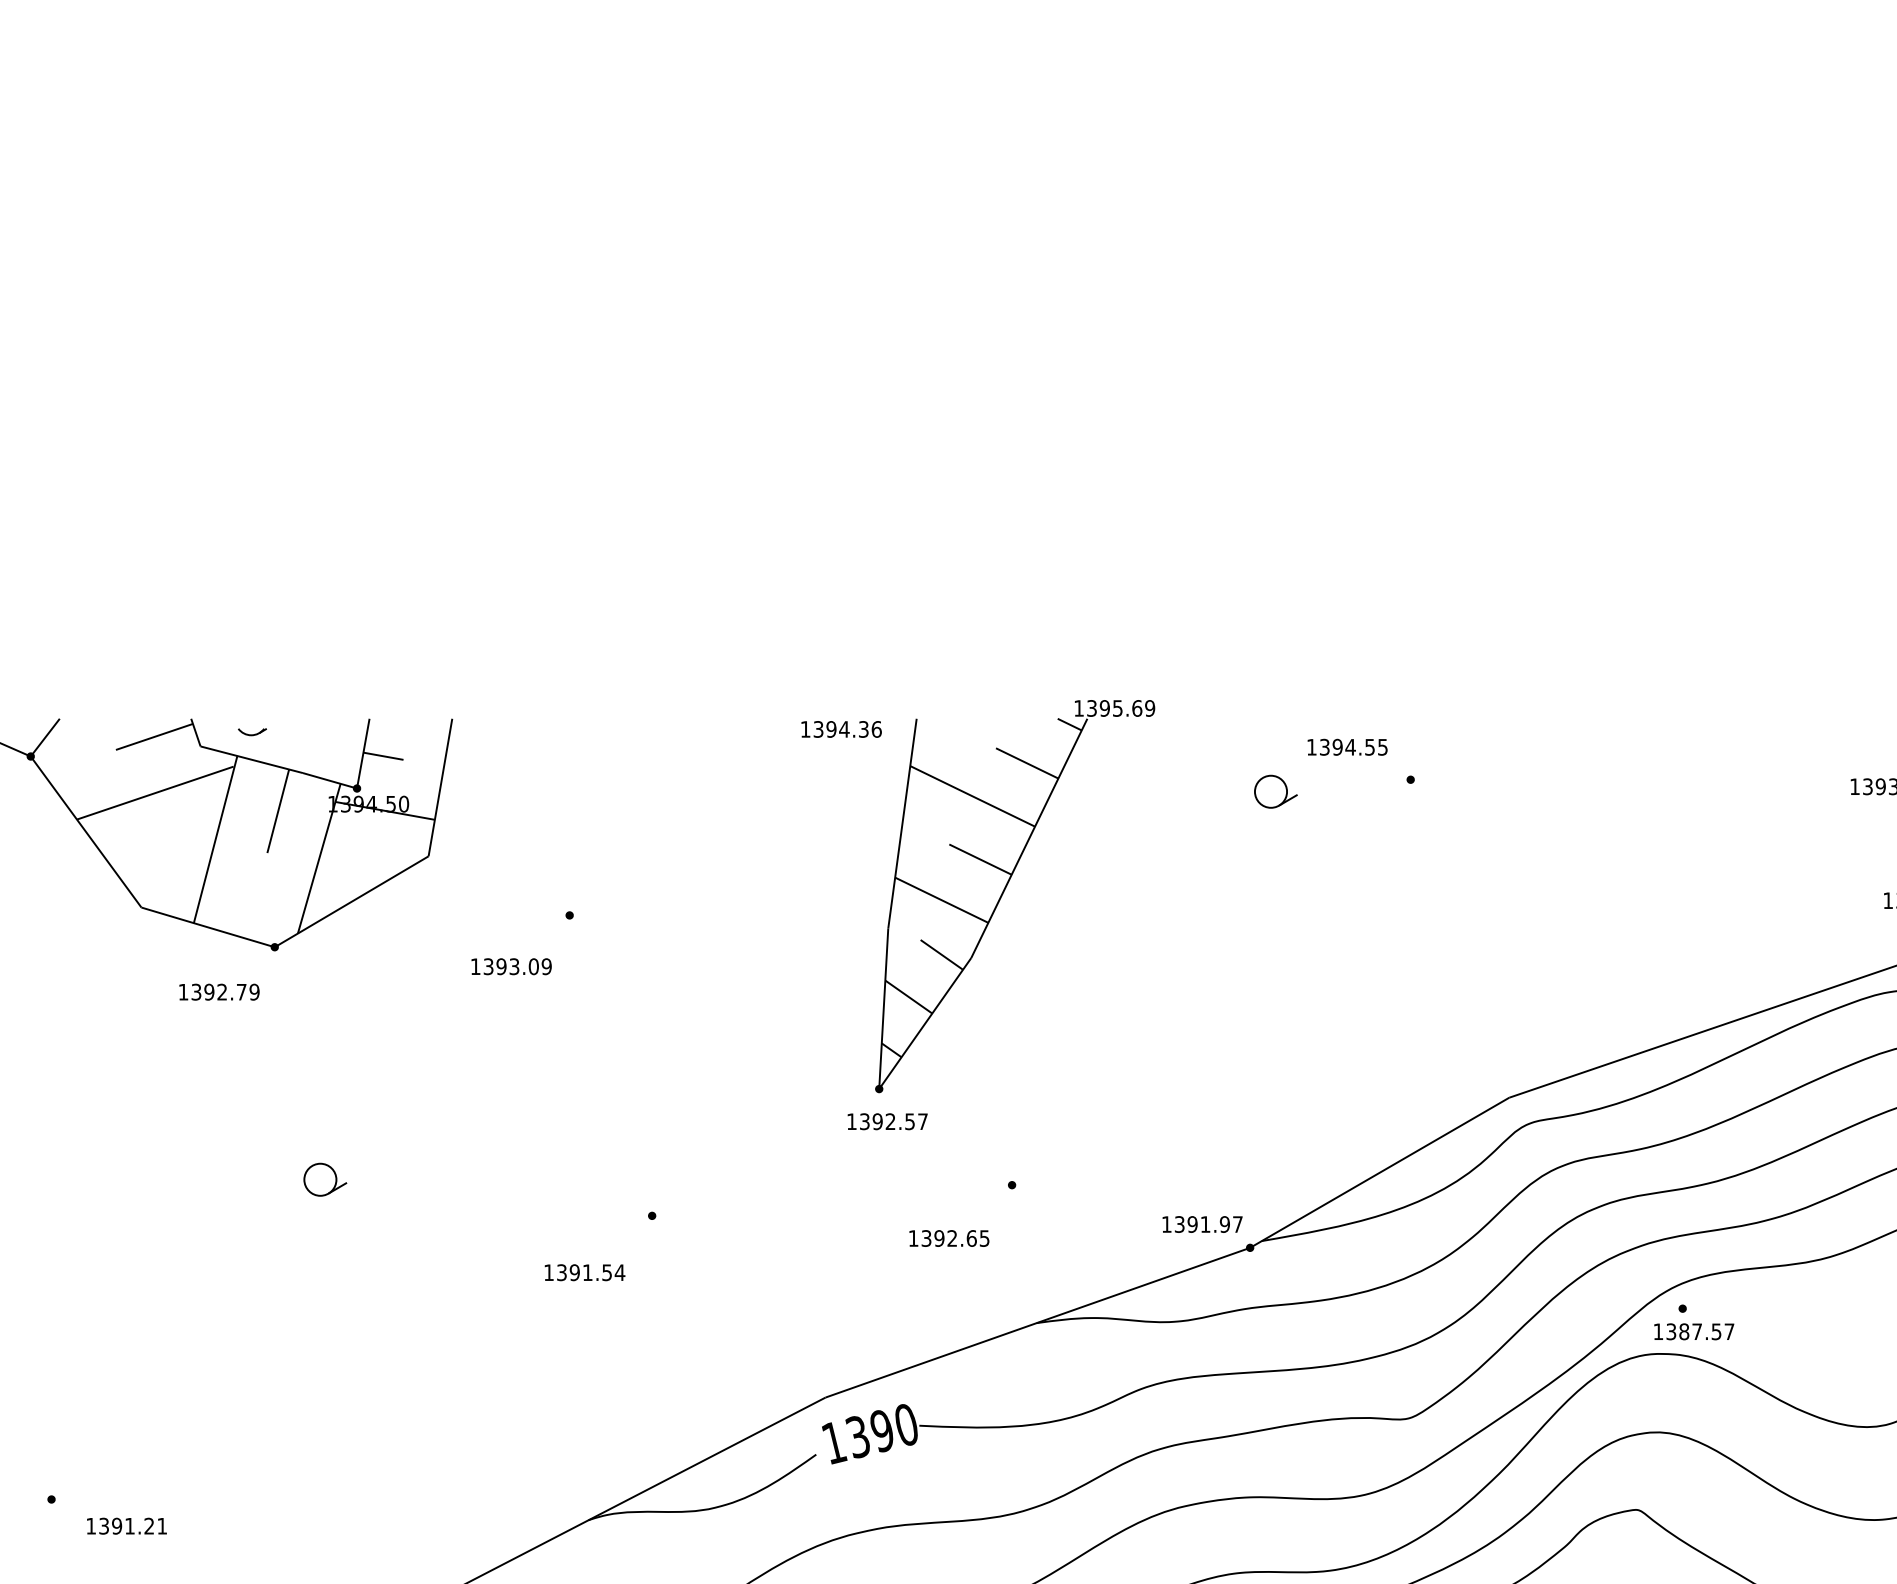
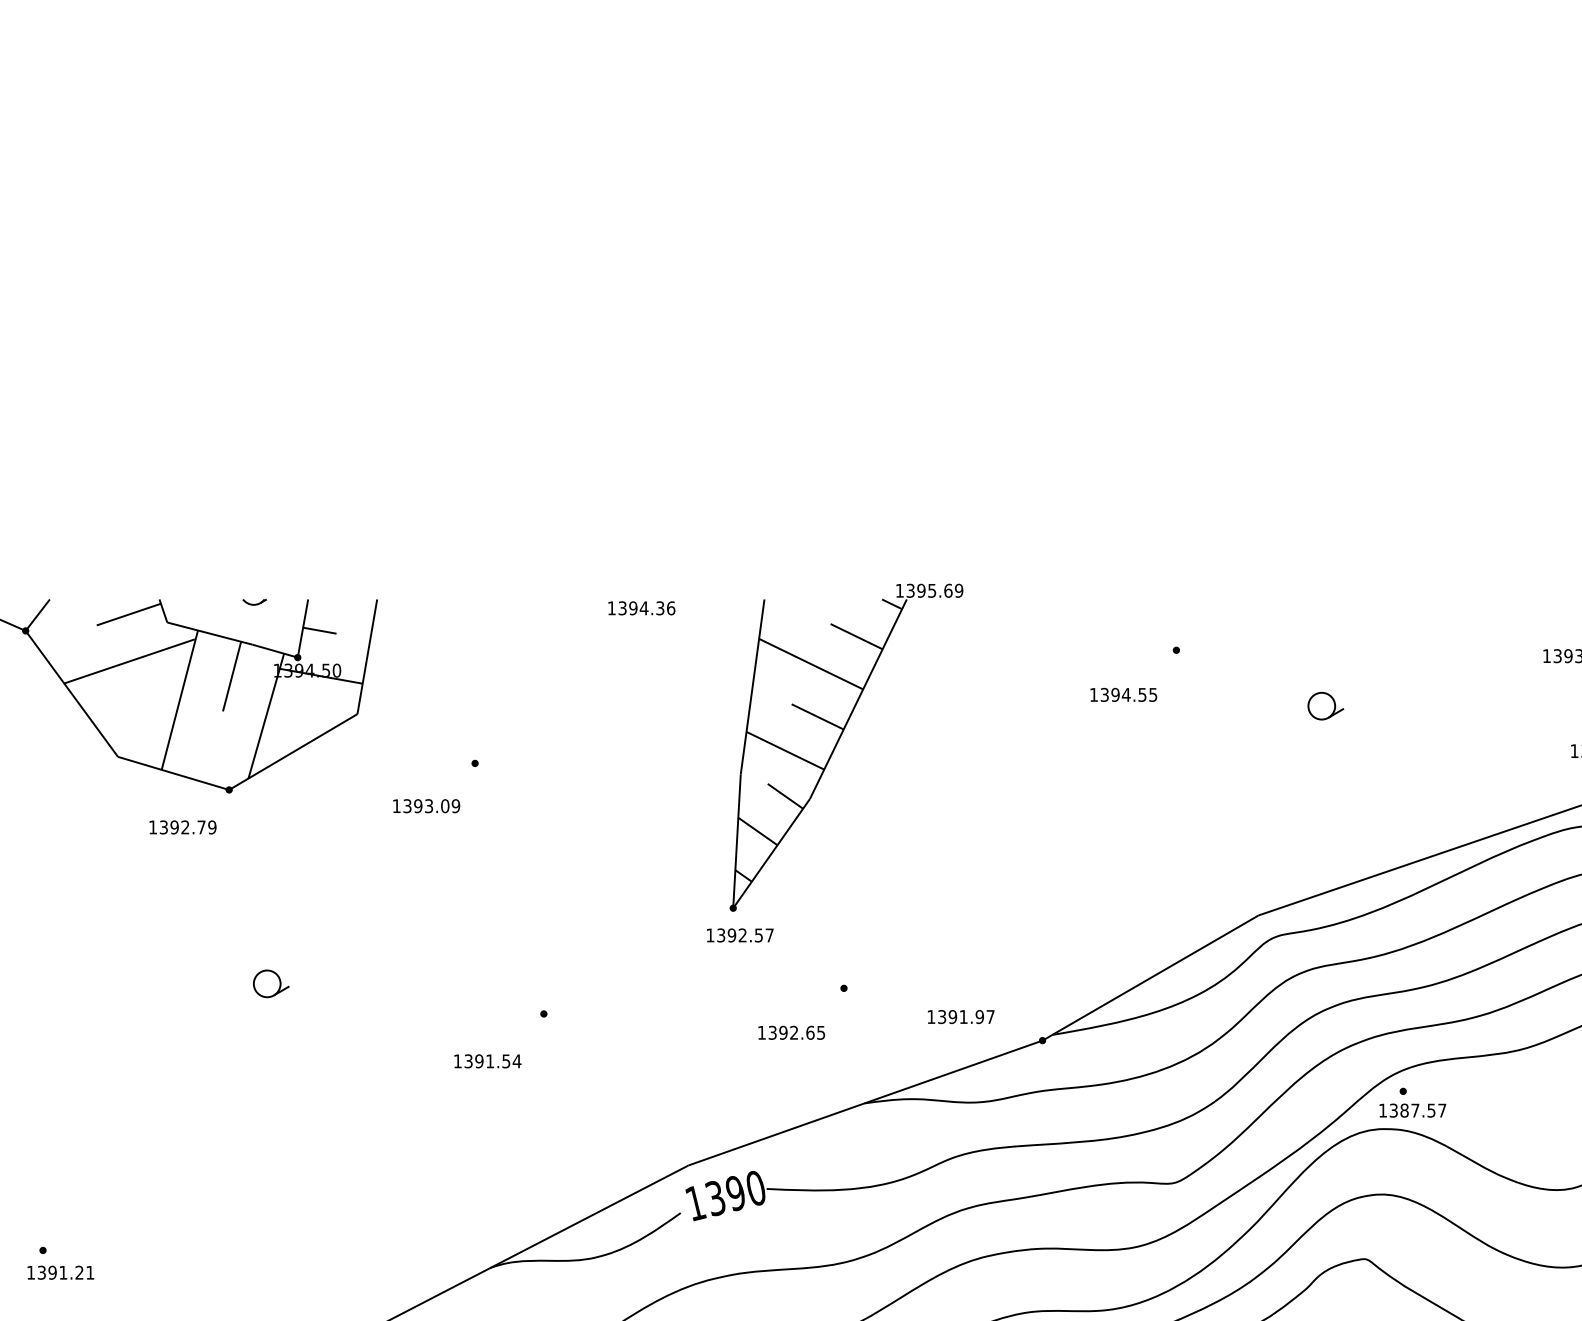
text: (841, 729) -> (641, 608), moved
part: (252, 732) -> (254, 602), moved
text: (1347, 746) -> (1123, 694), moved
part: (1275, 791) -> (1325, 705), moved
text: (1202, 1224) -> (961, 1016), moved
text: (126, 1525) -> (60, 1272), moved

